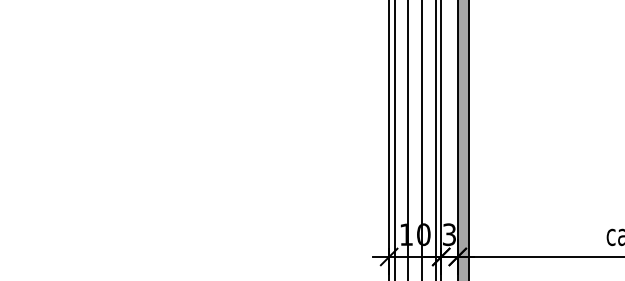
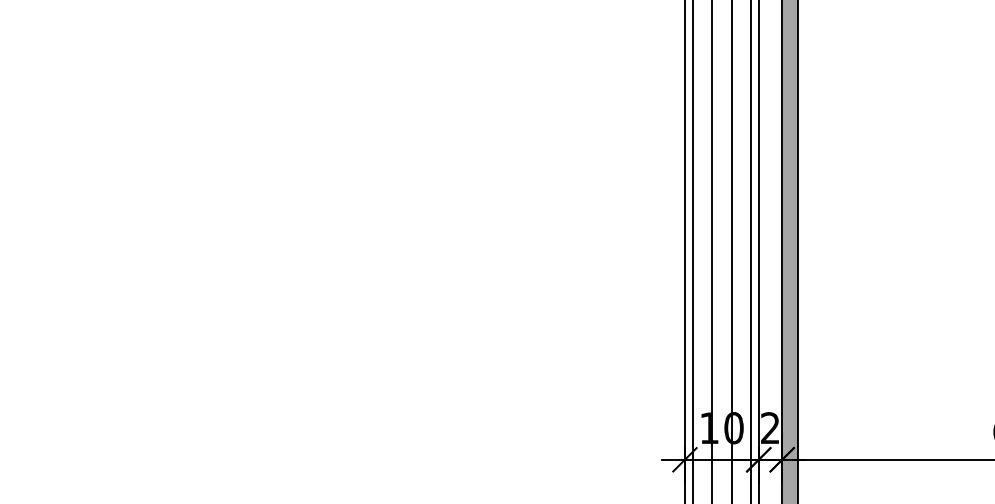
text: (449, 234) -> (770, 428), 3 -> 2

